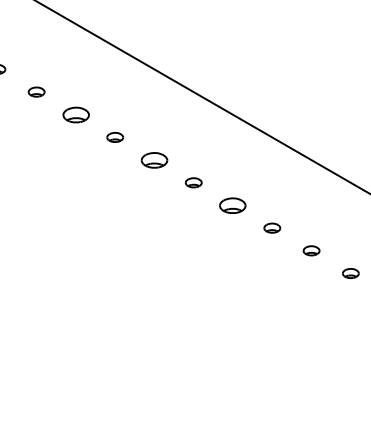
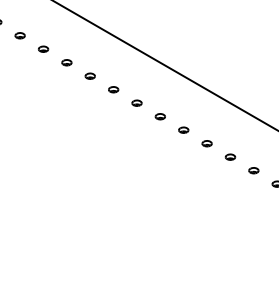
part: (74, 113) -> (89, 75), size x0.62
part: (153, 158) -> (136, 102), size x0.62
part: (232, 204) -> (183, 129), size x0.62

